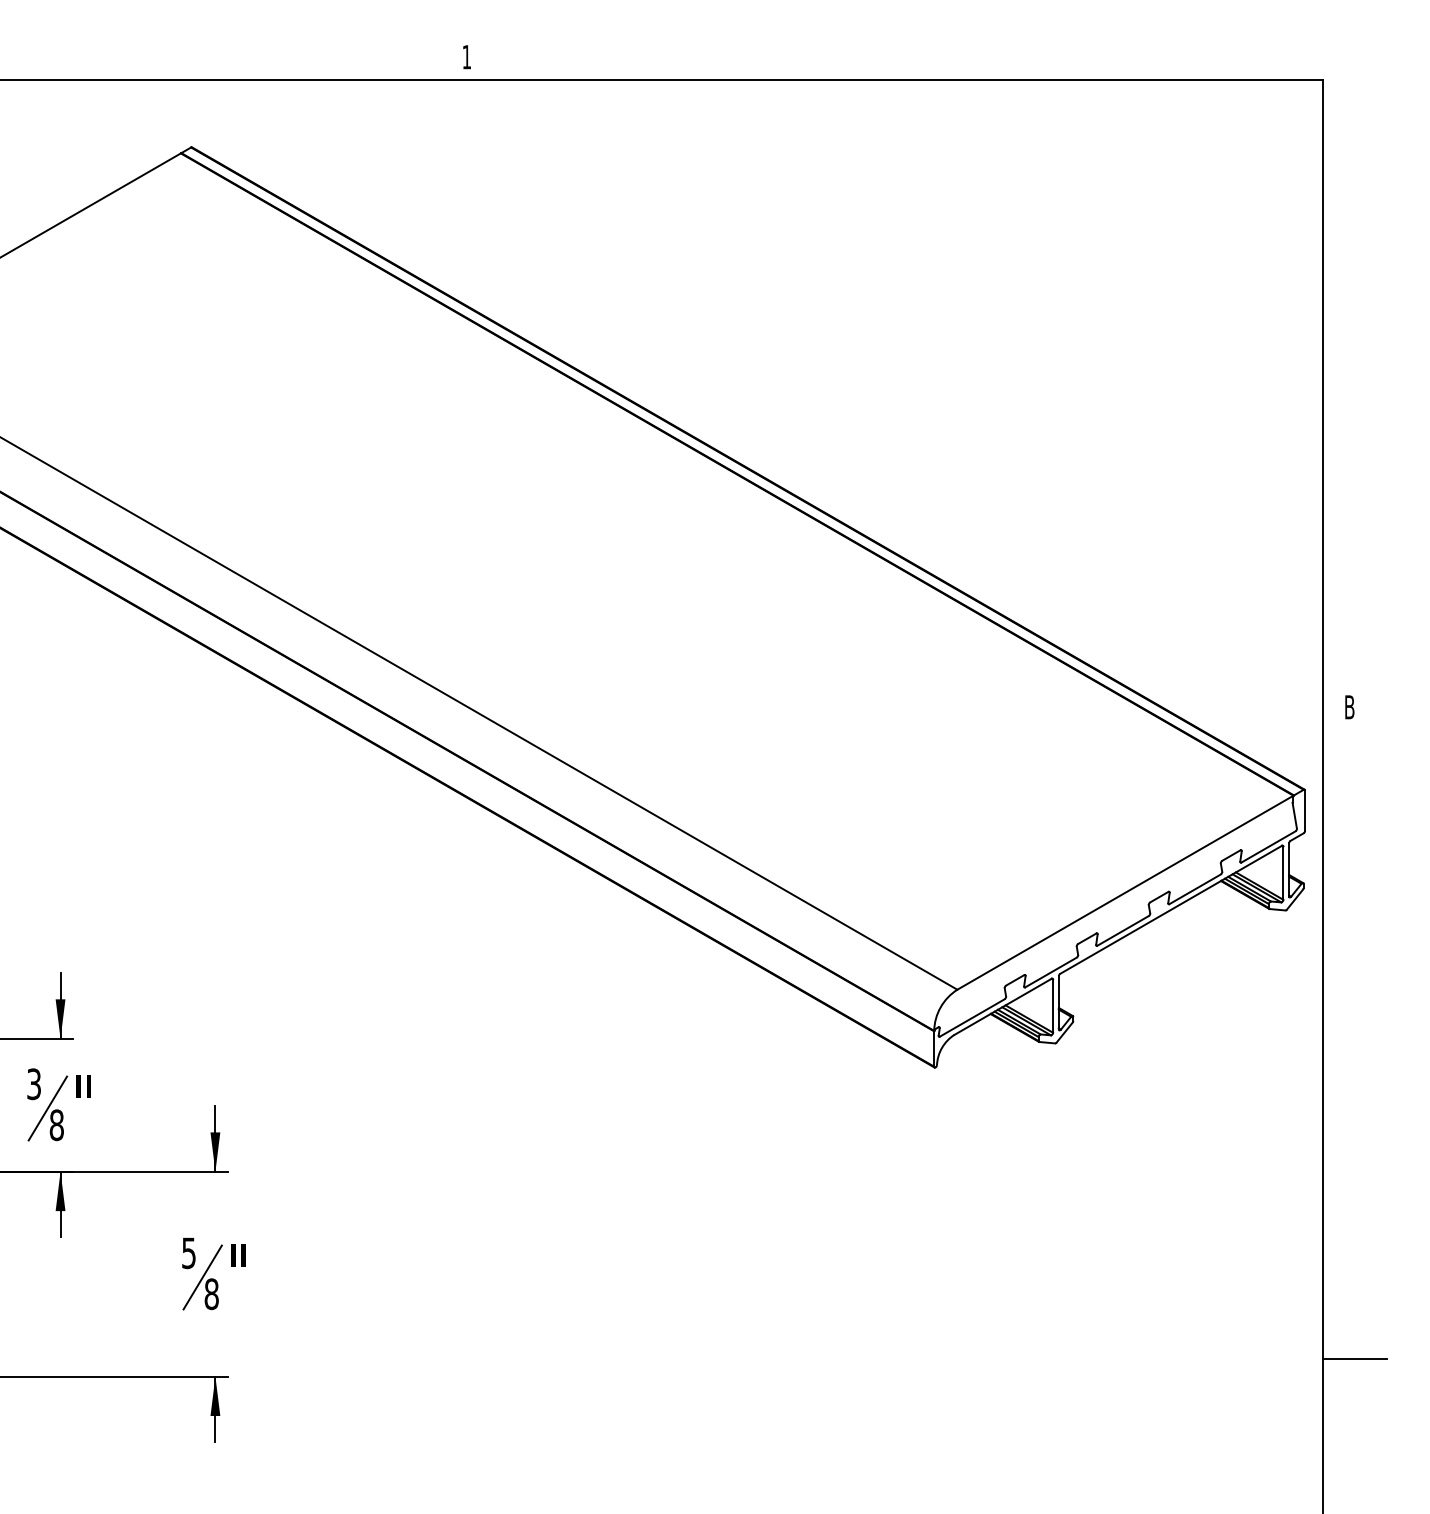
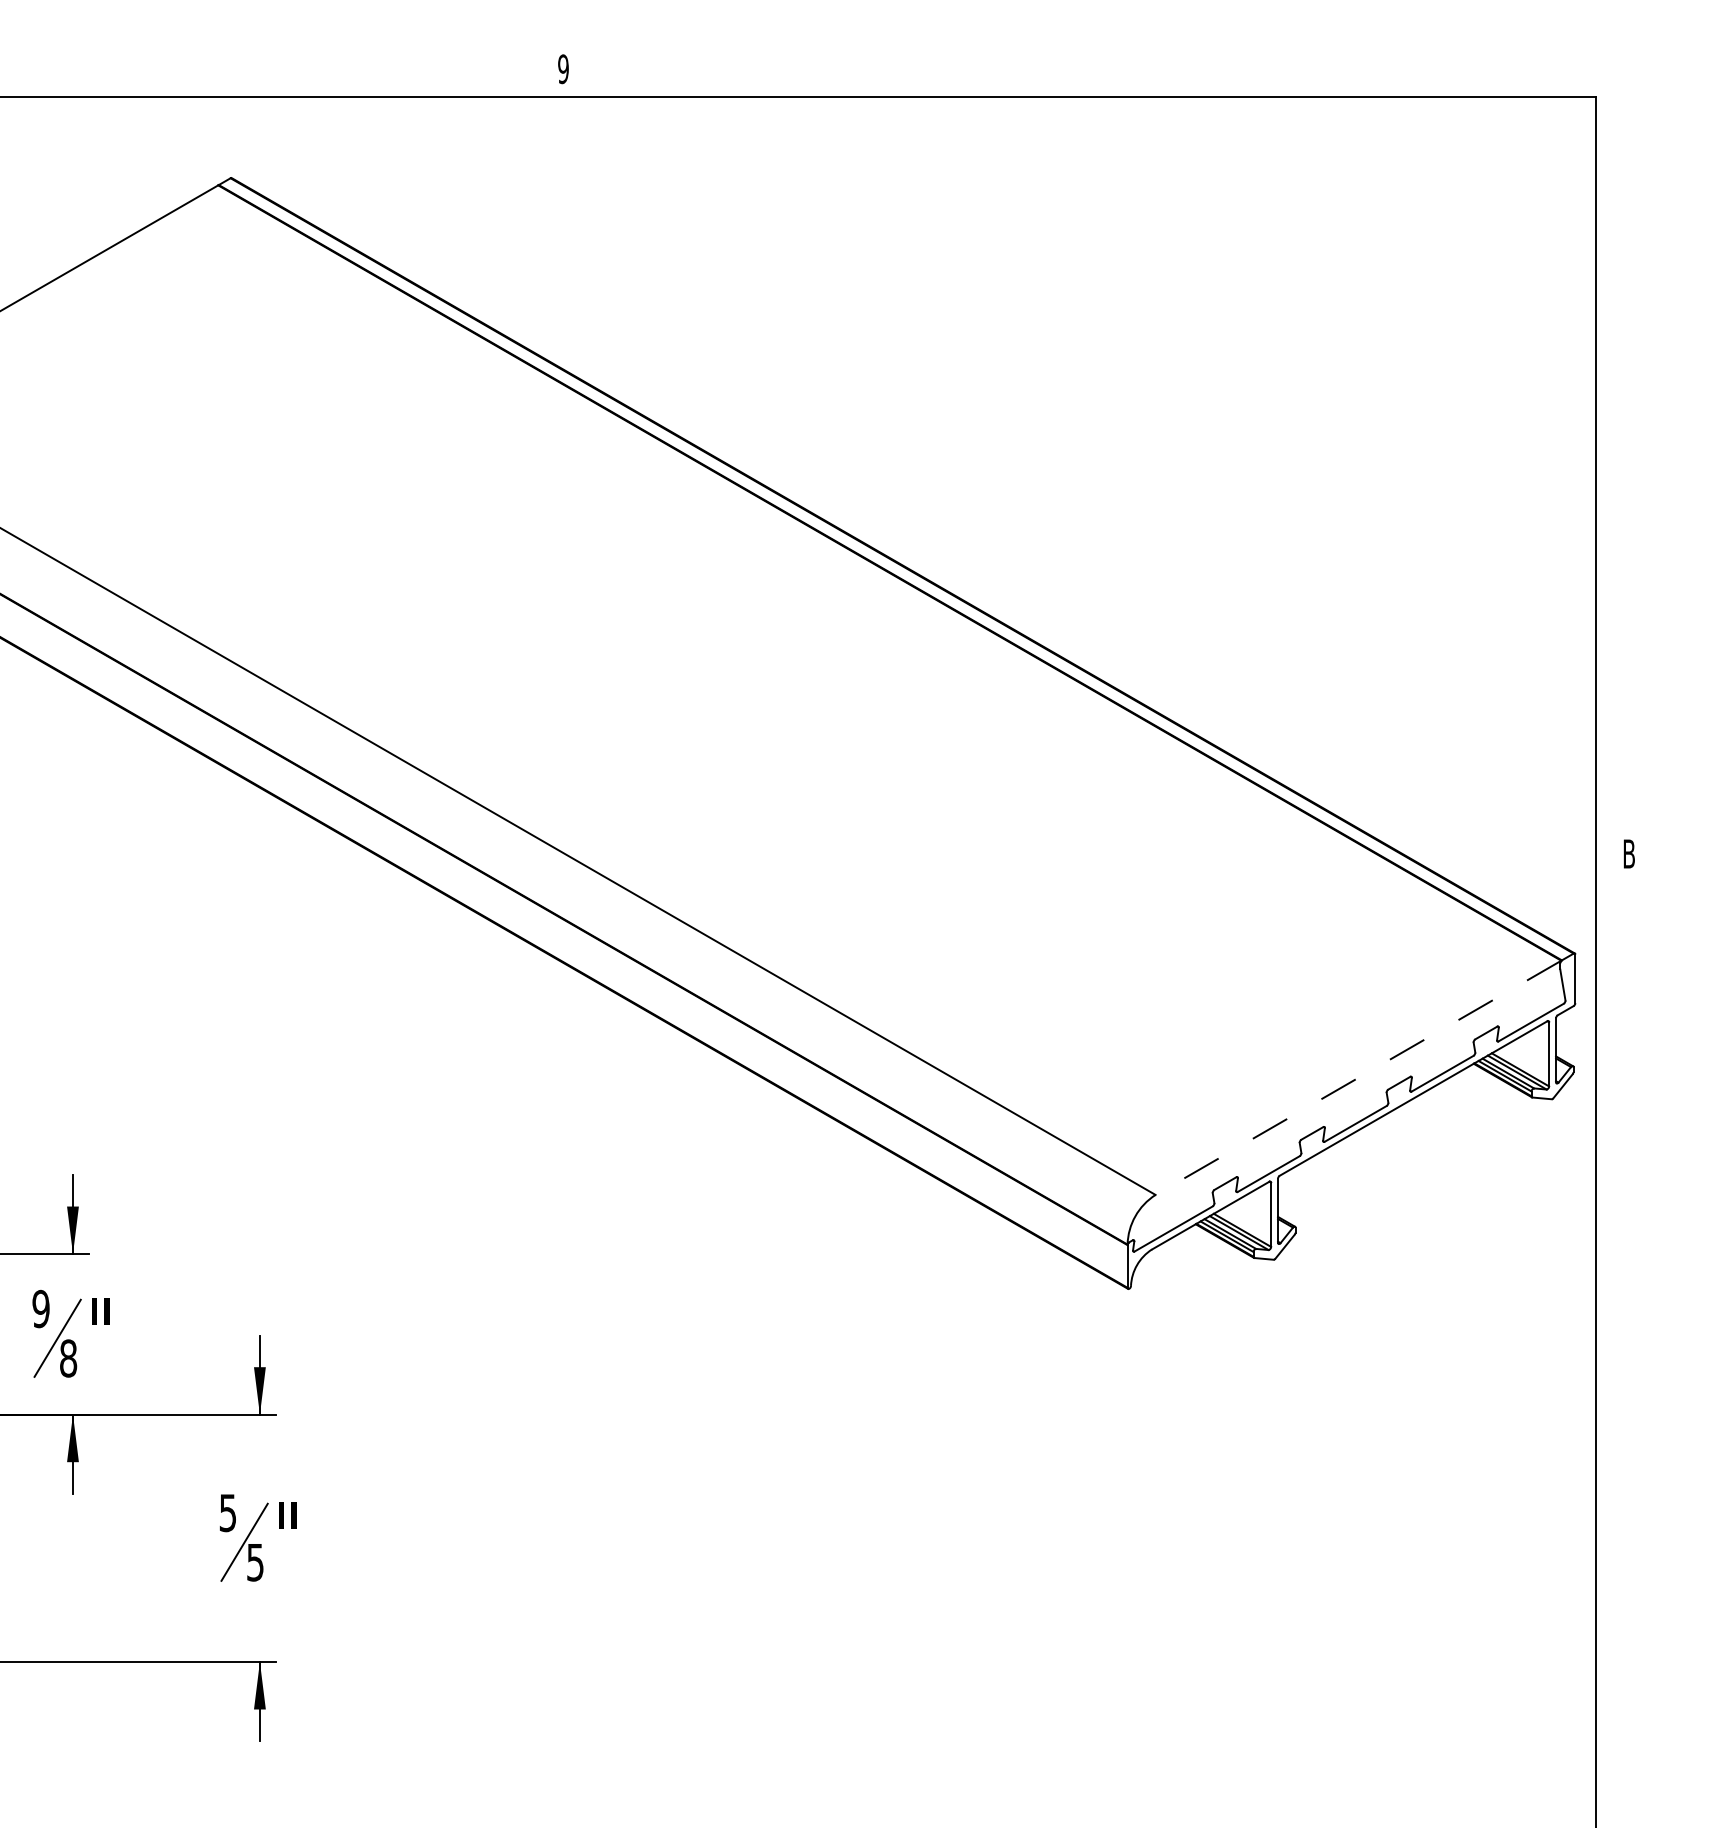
text: (466, 57) -> (563, 69), 1 -> 9
line: (1125, 893) -> (1358, 1078), solid -> dashed
text: (33, 1084) -> (40, 1309), 3 -> 9
text: (211, 1294) -> (255, 1562), 8 -> 5
line: (1354, 1358) -> (1635, 1640), removed

